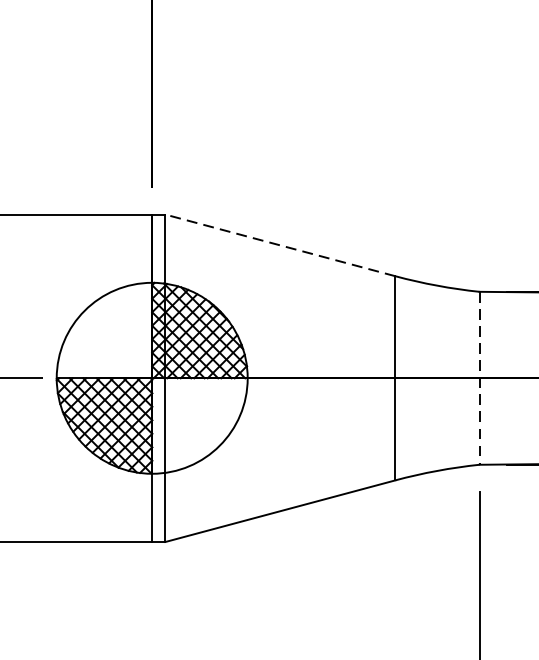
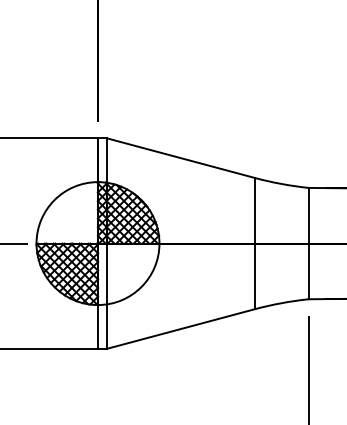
line: (280, 246) -> (180, 158), dashed -> solid
line: (479, 378) -> (308, 243), dashed -> solid

